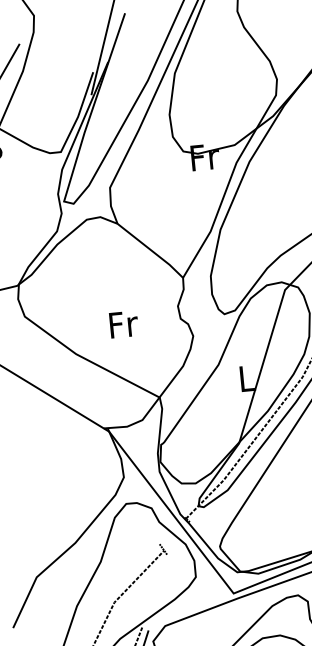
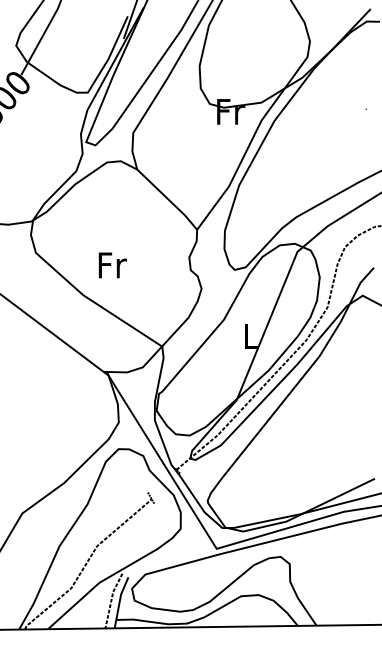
text: (123, 324) -> (112, 265), moved

